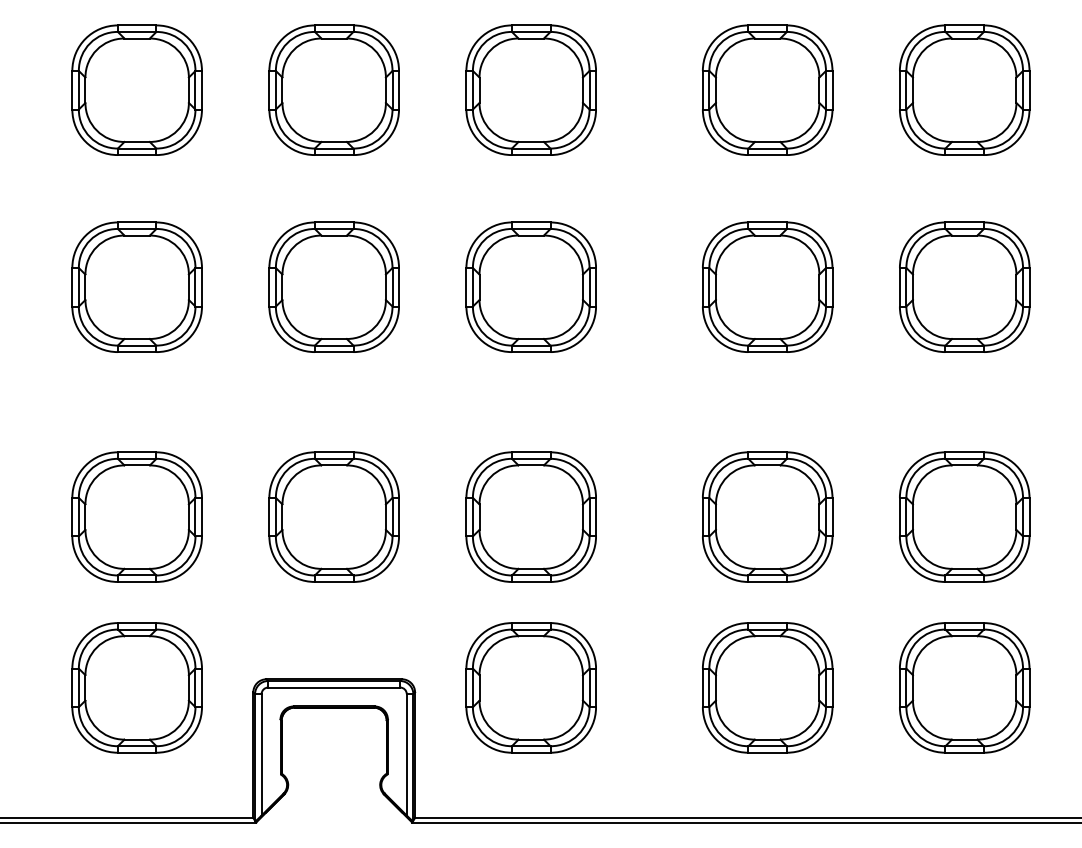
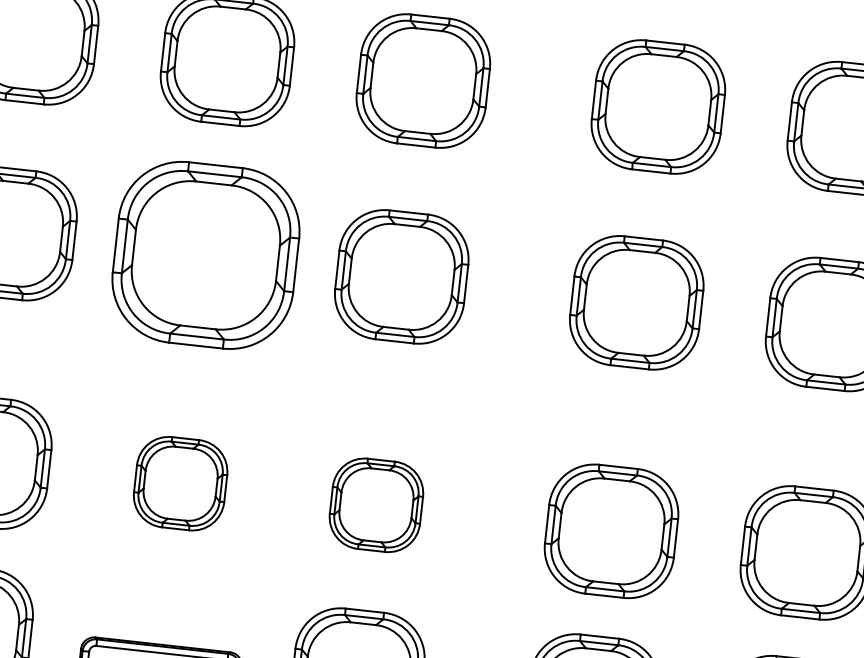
part: (333, 286) -> (205, 254), size x1.4
part: (333, 516) -> (180, 483), size x0.7
part: (530, 516) -> (375, 504), size x0.7

